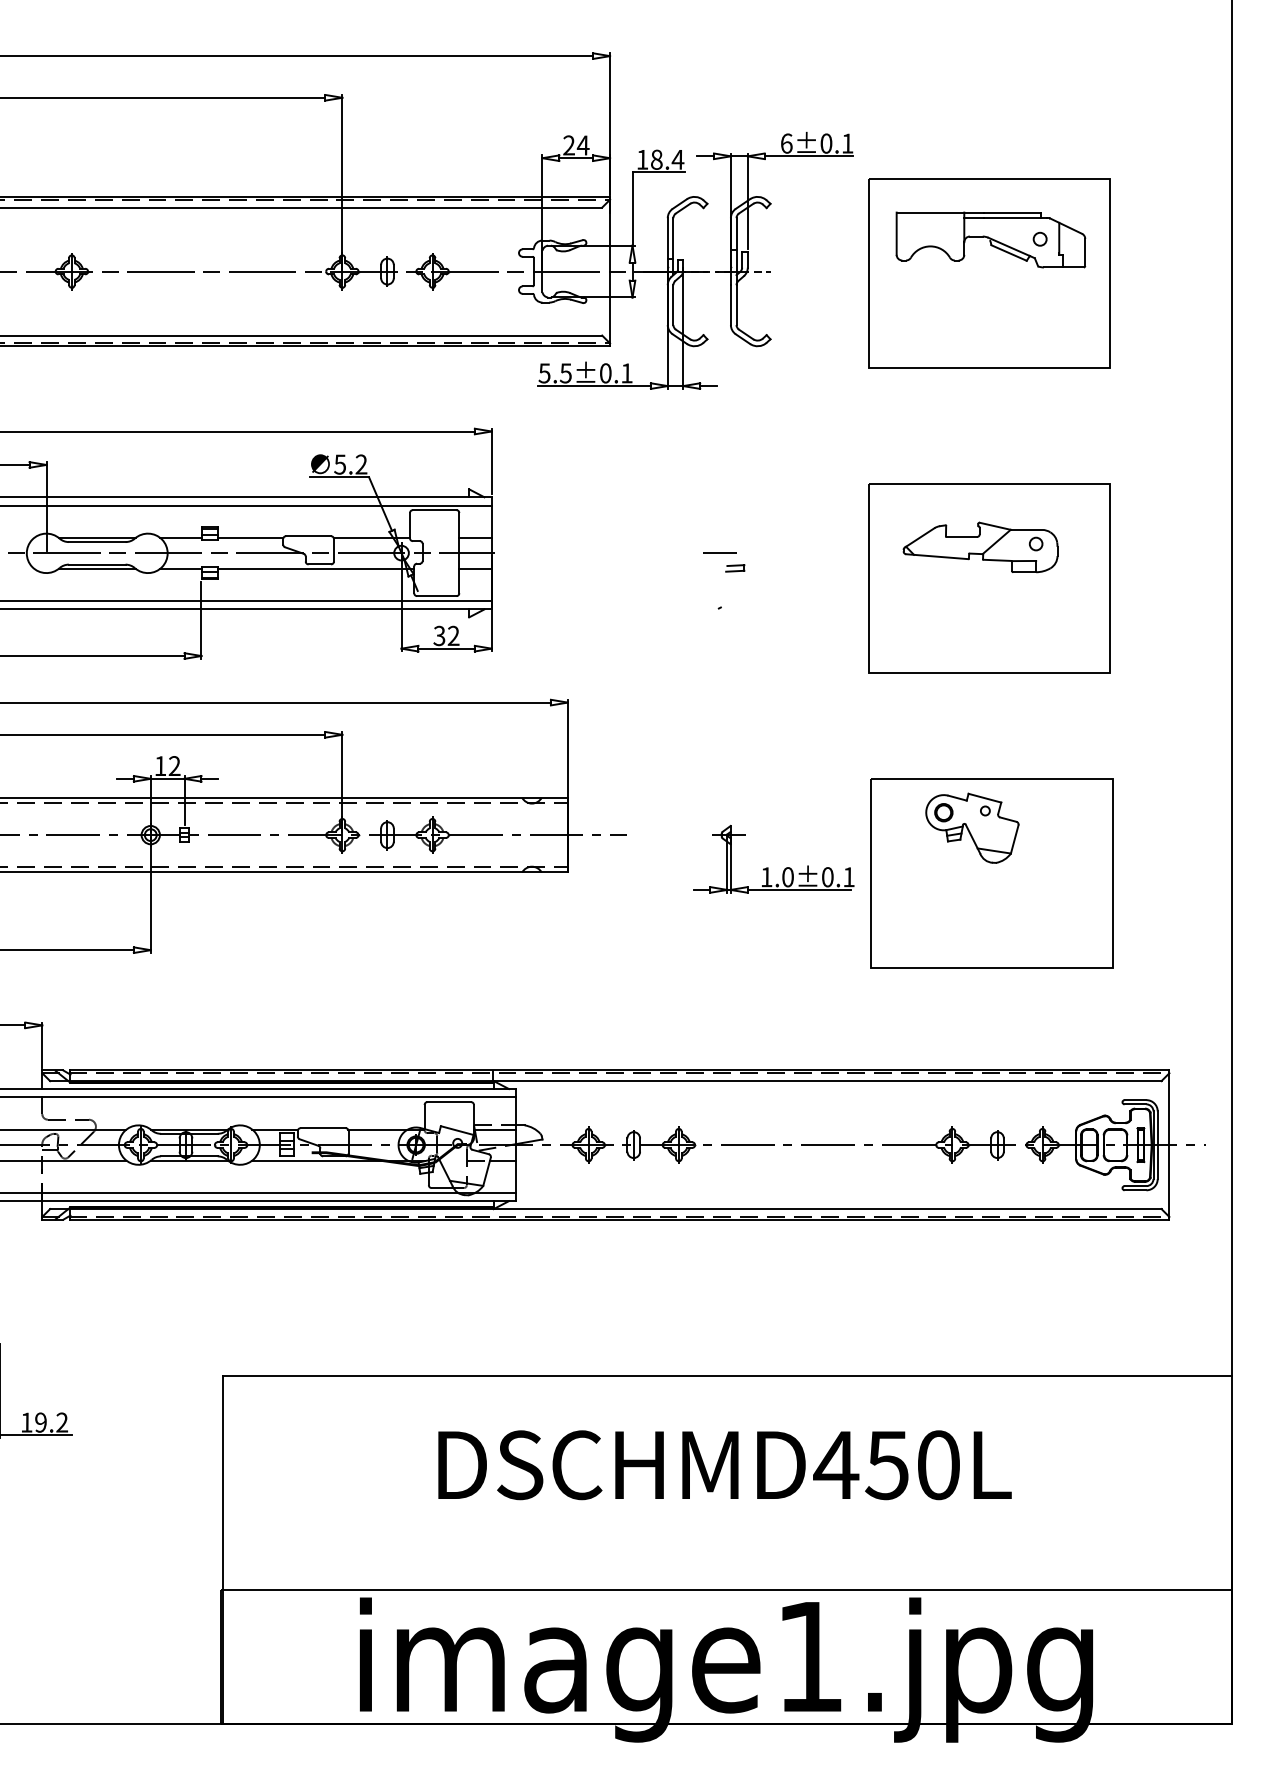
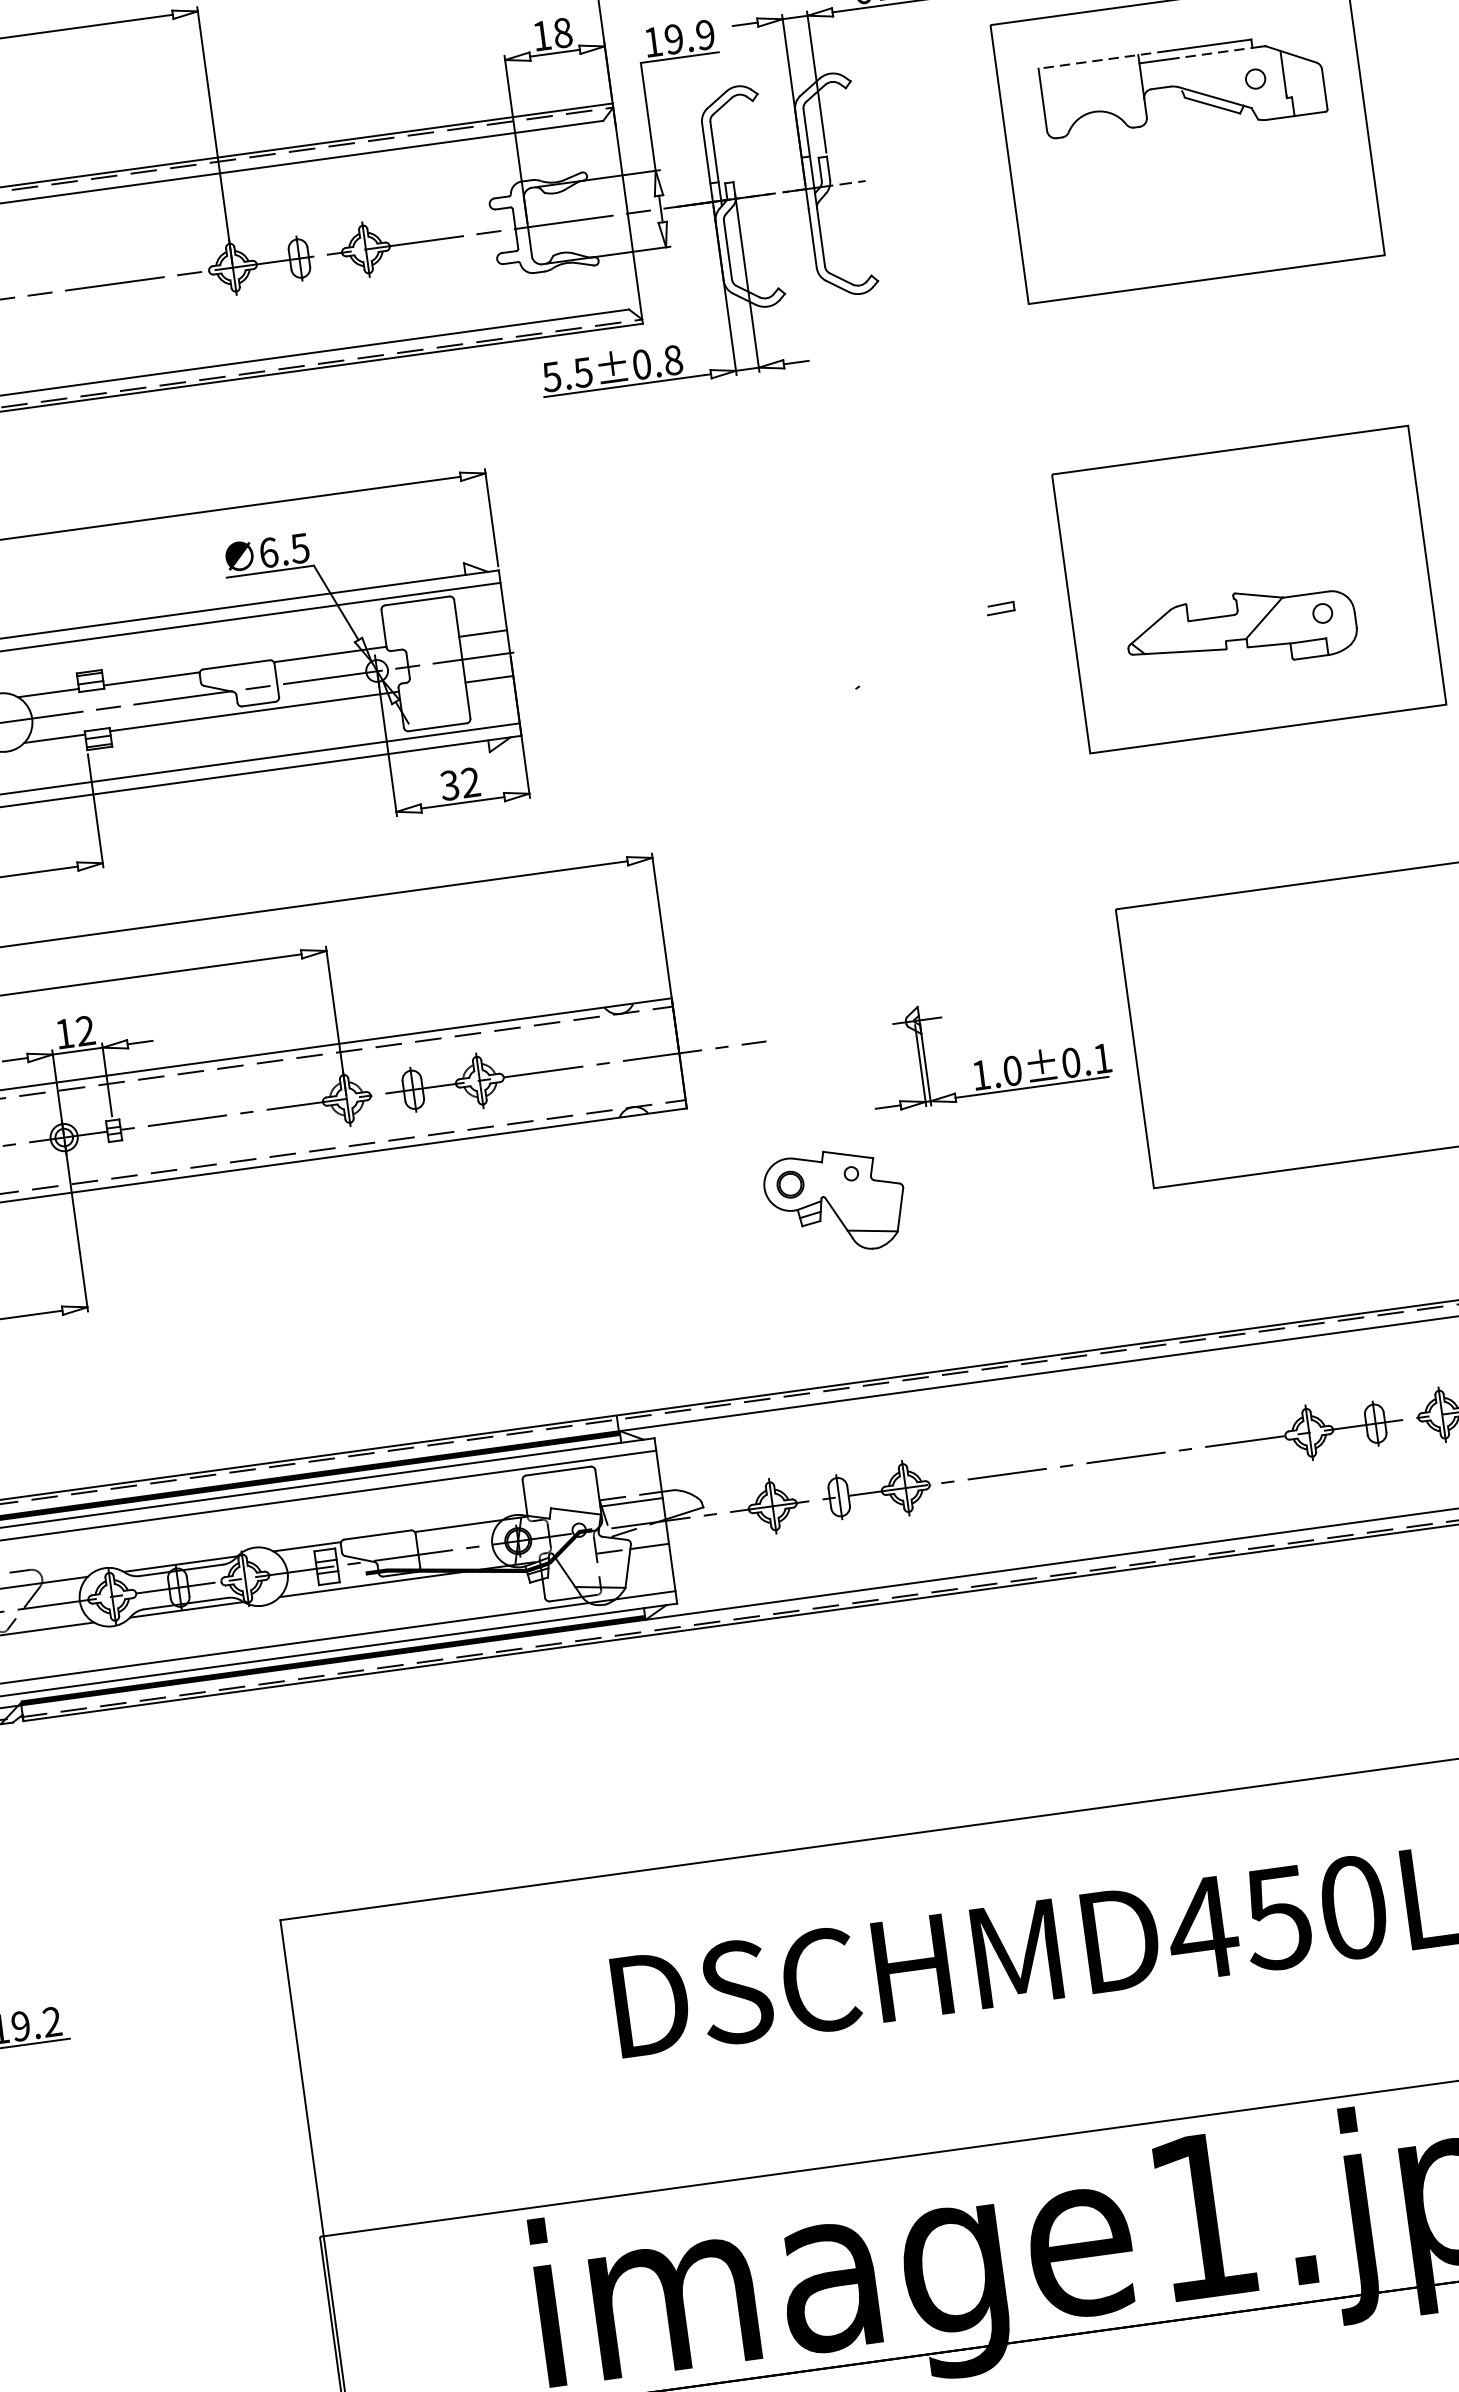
text: (576, 145) -> (552, 34), 24 -> 18
text: (667, 159) -> (689, 36), 18.4 -> 19.9
line: (940, 212) -> (1103, 59), solid -> dashed
line: (1014, 218) -> (1213, 53), solid -> dashed
text: (626, 373) -> (672, 360), 5.5±0.1 -> 5.5±0.8
text: (350, 464) -> (283, 550), 5.2 -> 6.5
part: (980, 547) -> (1241, 629), moved
line: (719, 552) -> (845, 605), removed
part: (735, 568) -> (1001, 608), moved
part: (972, 827) -> (835, 1200), moved

